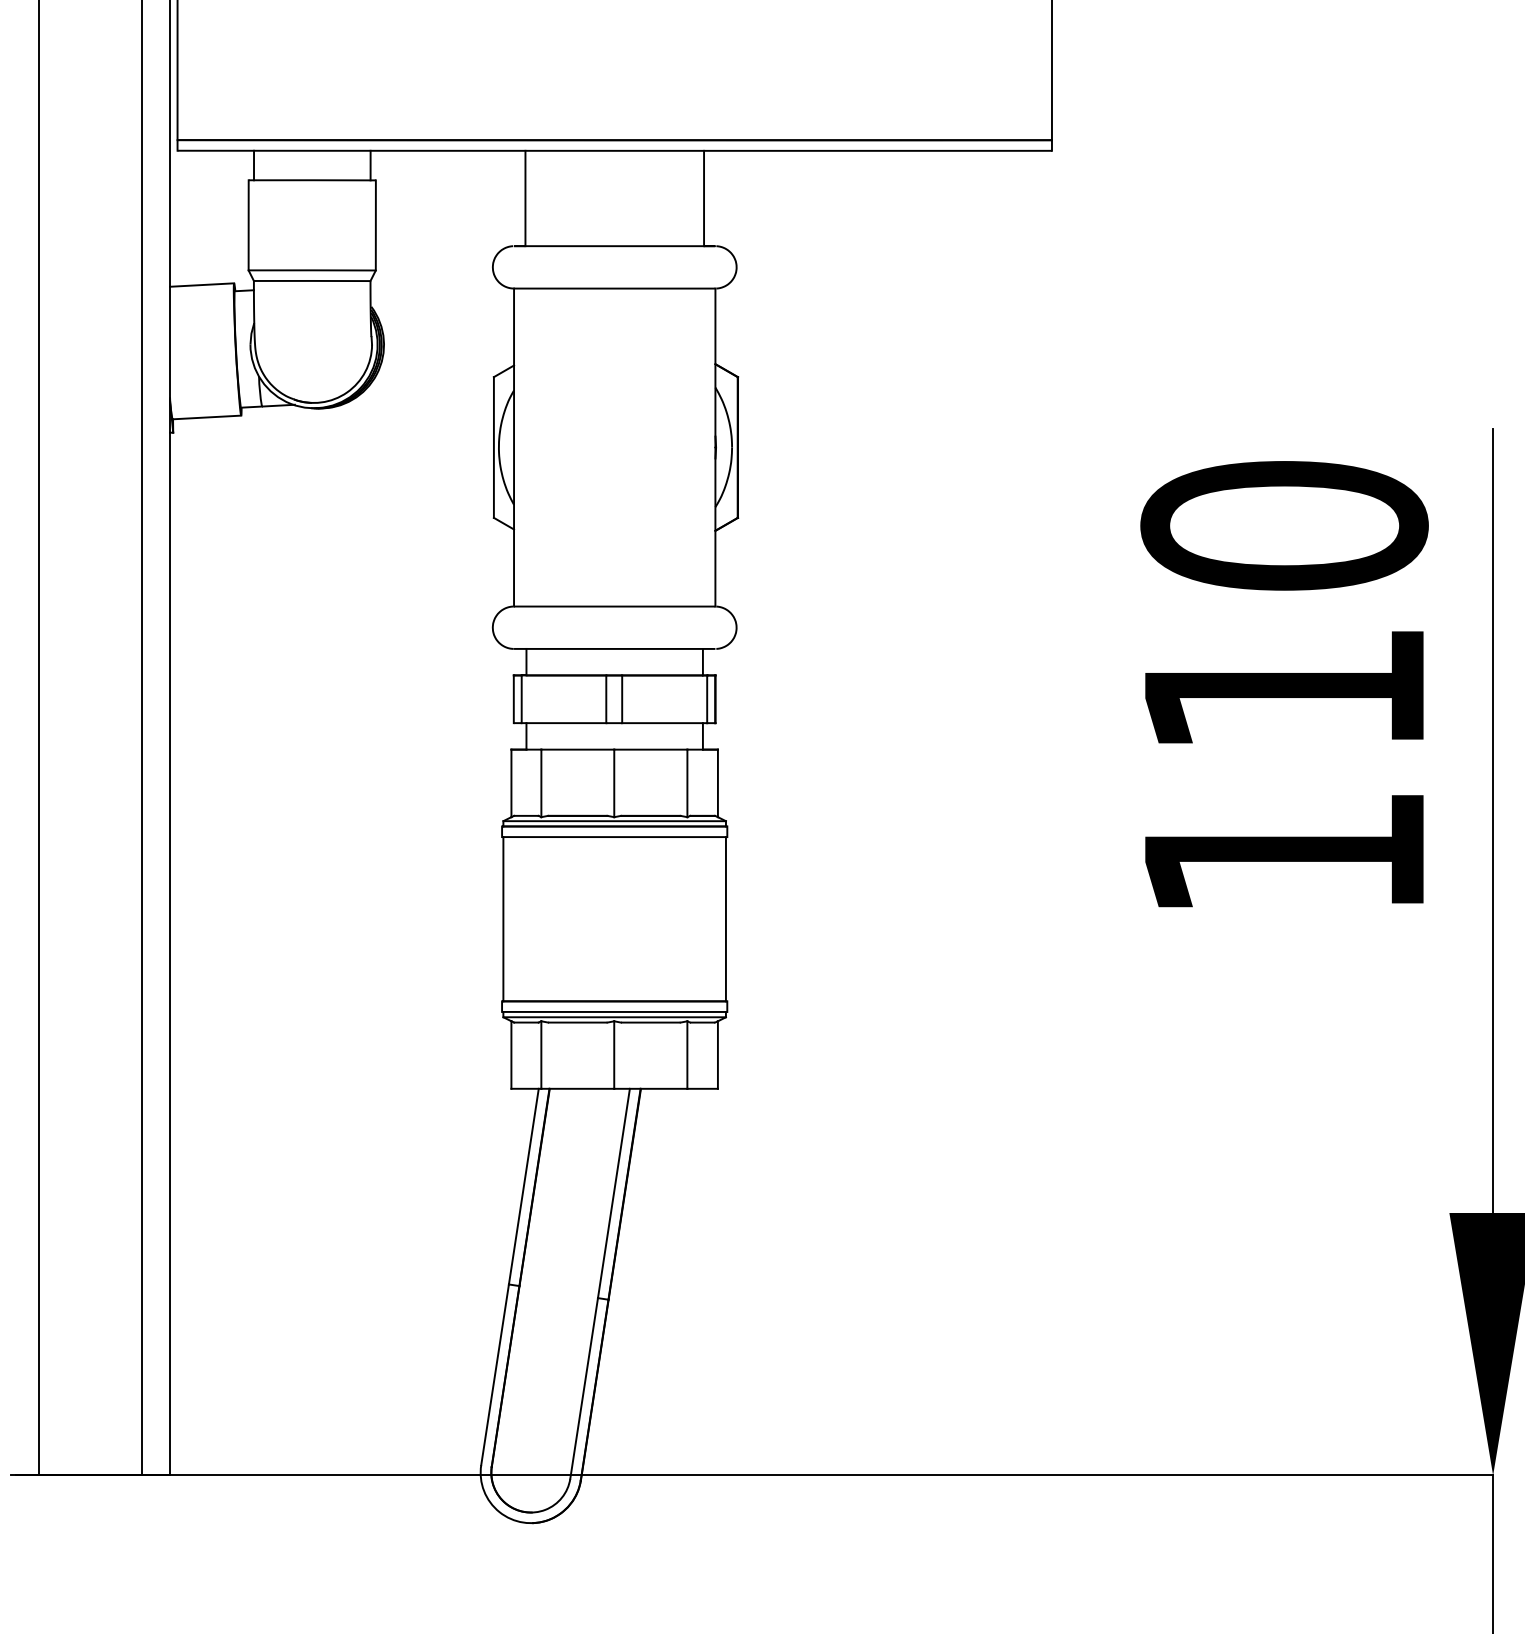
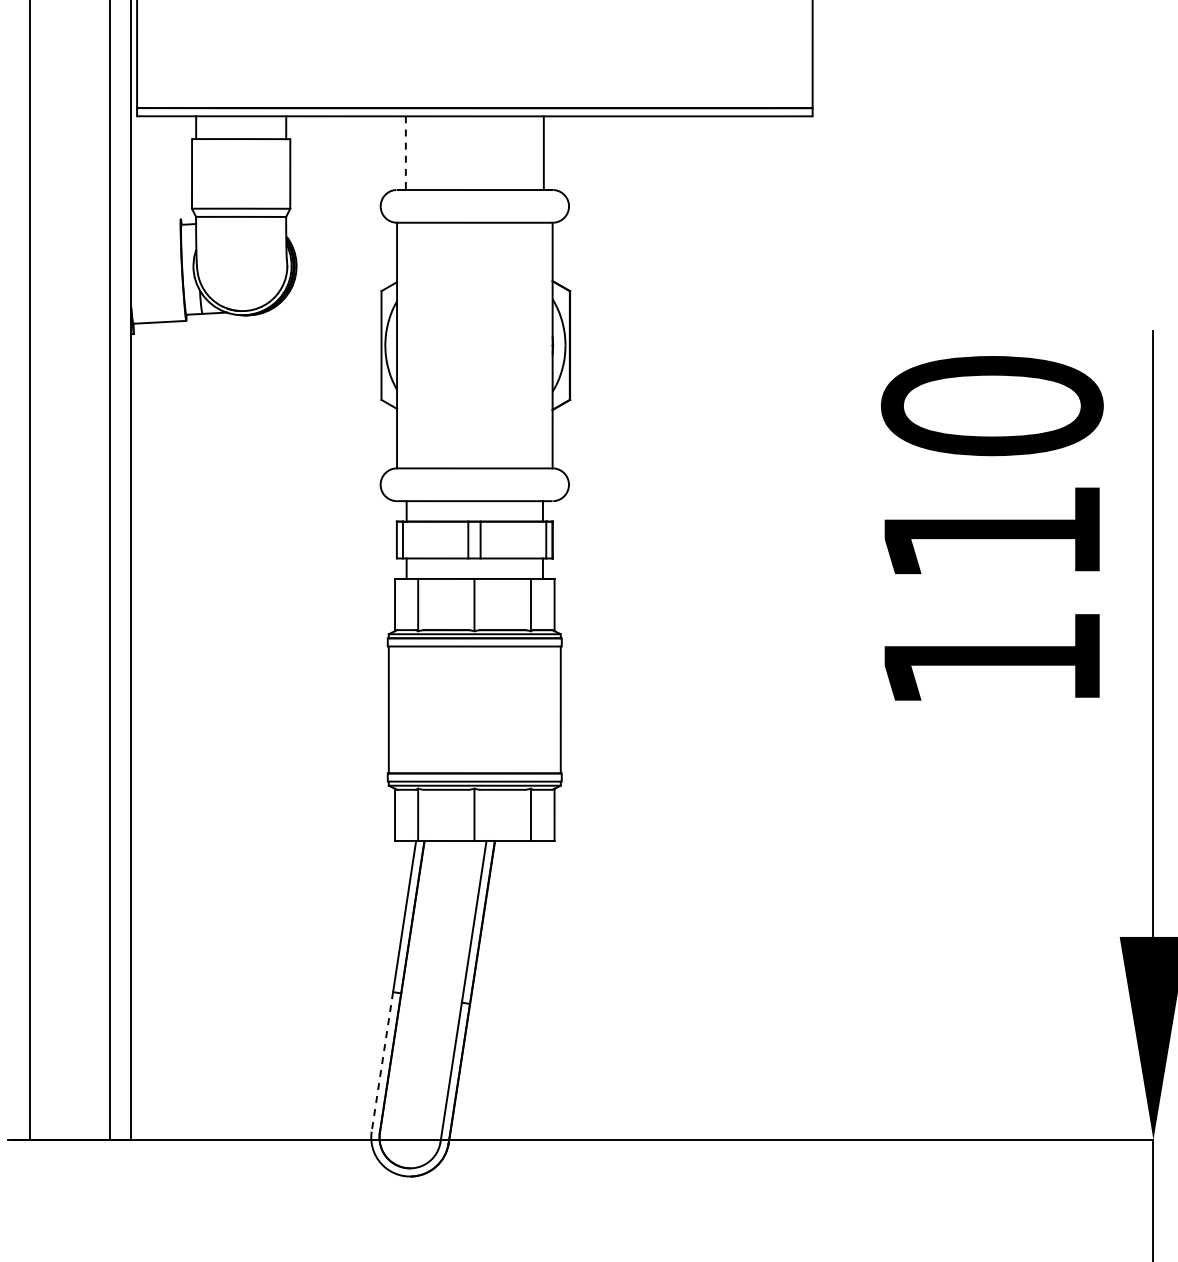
line: (524, 198) -> (405, 153), solid -> dashed
line: (201, 284) -> (155, 219), removed
line: (495, 1374) -> (382, 1061), solid -> dashed

